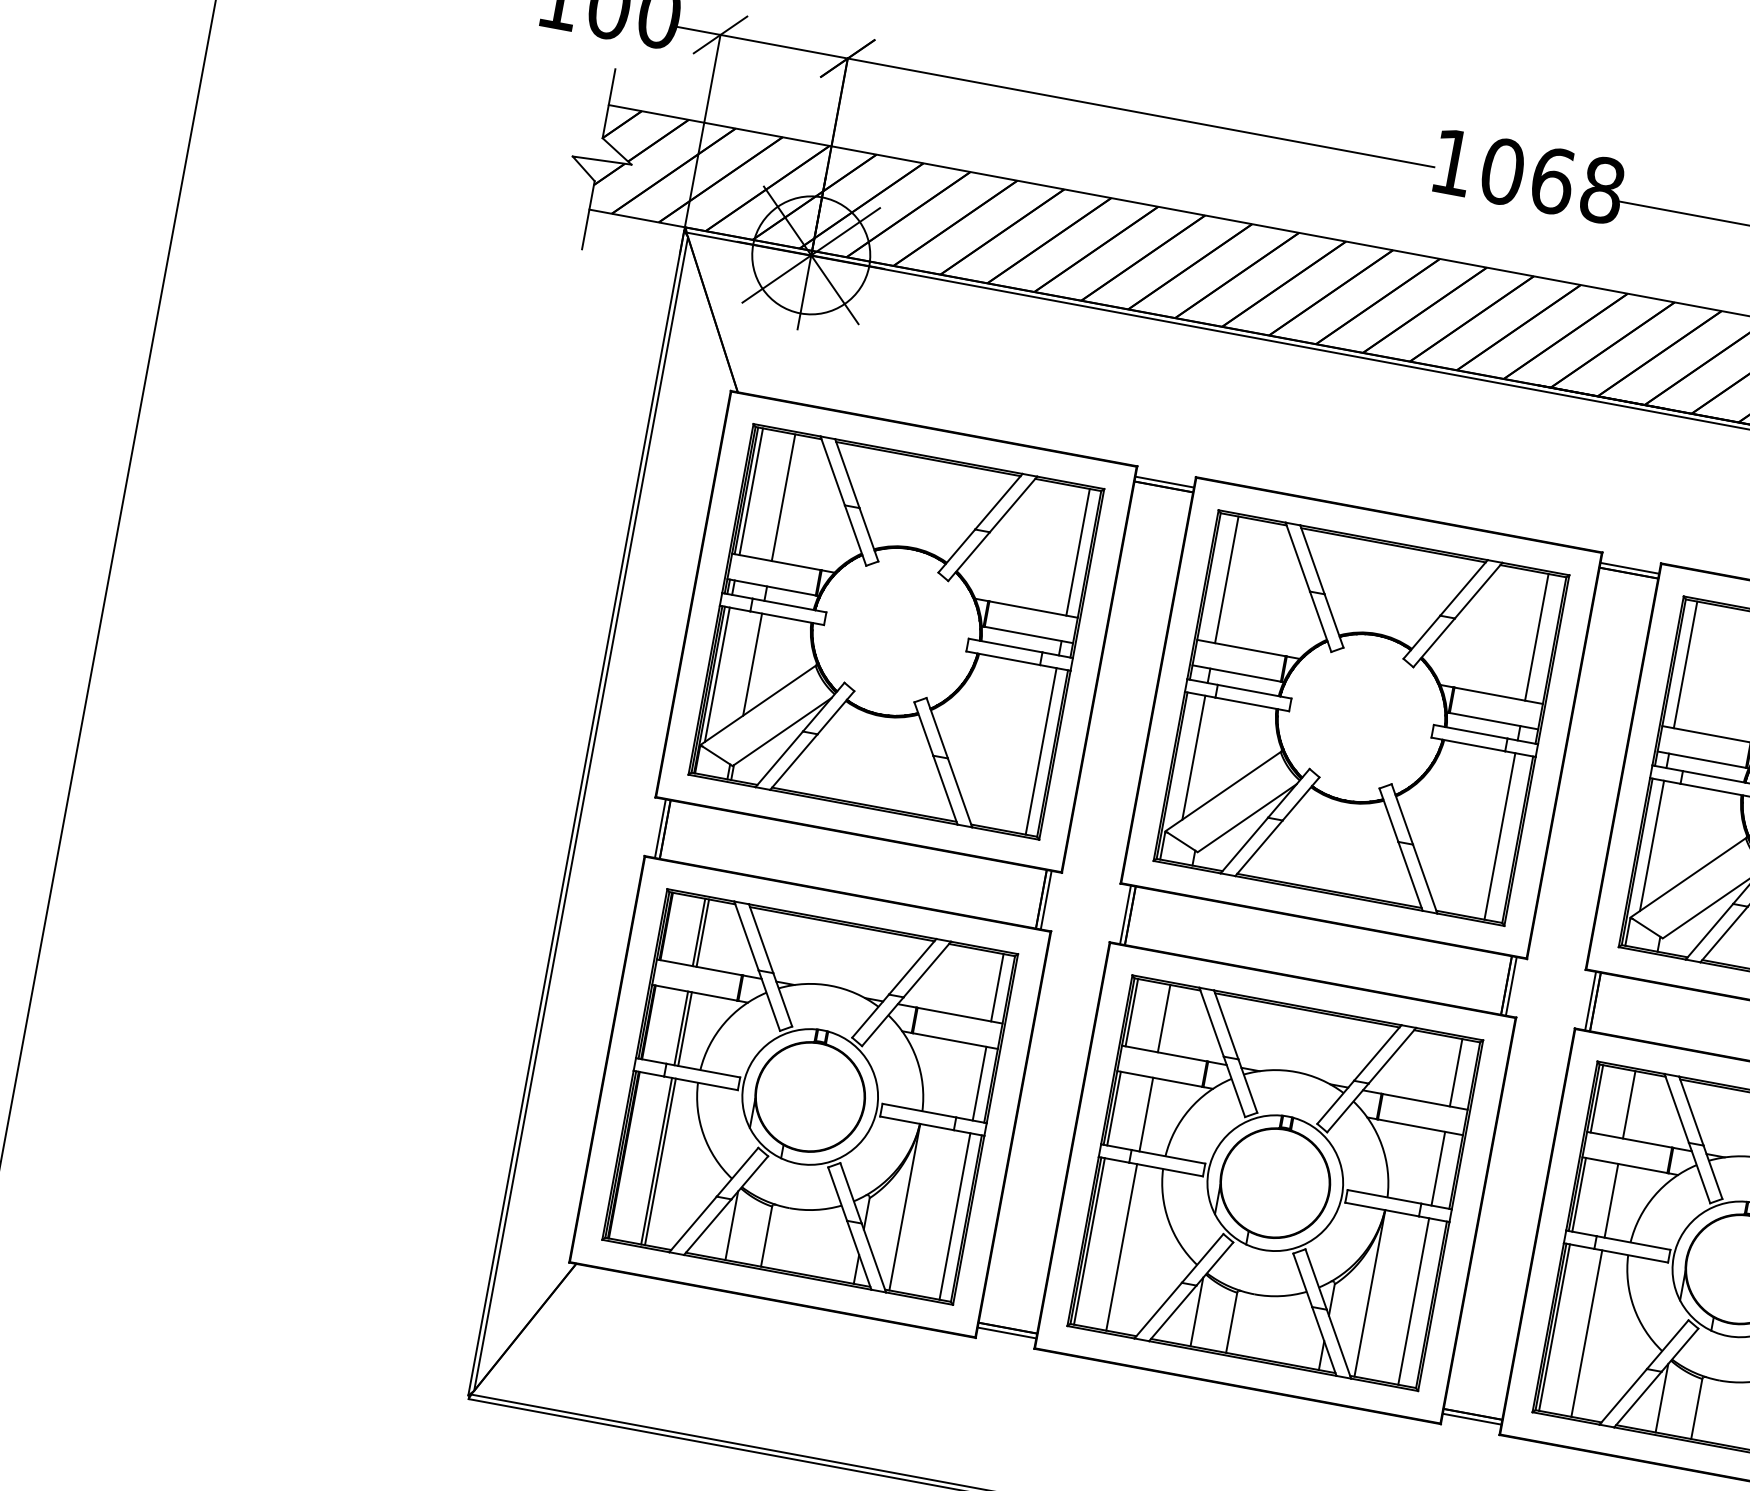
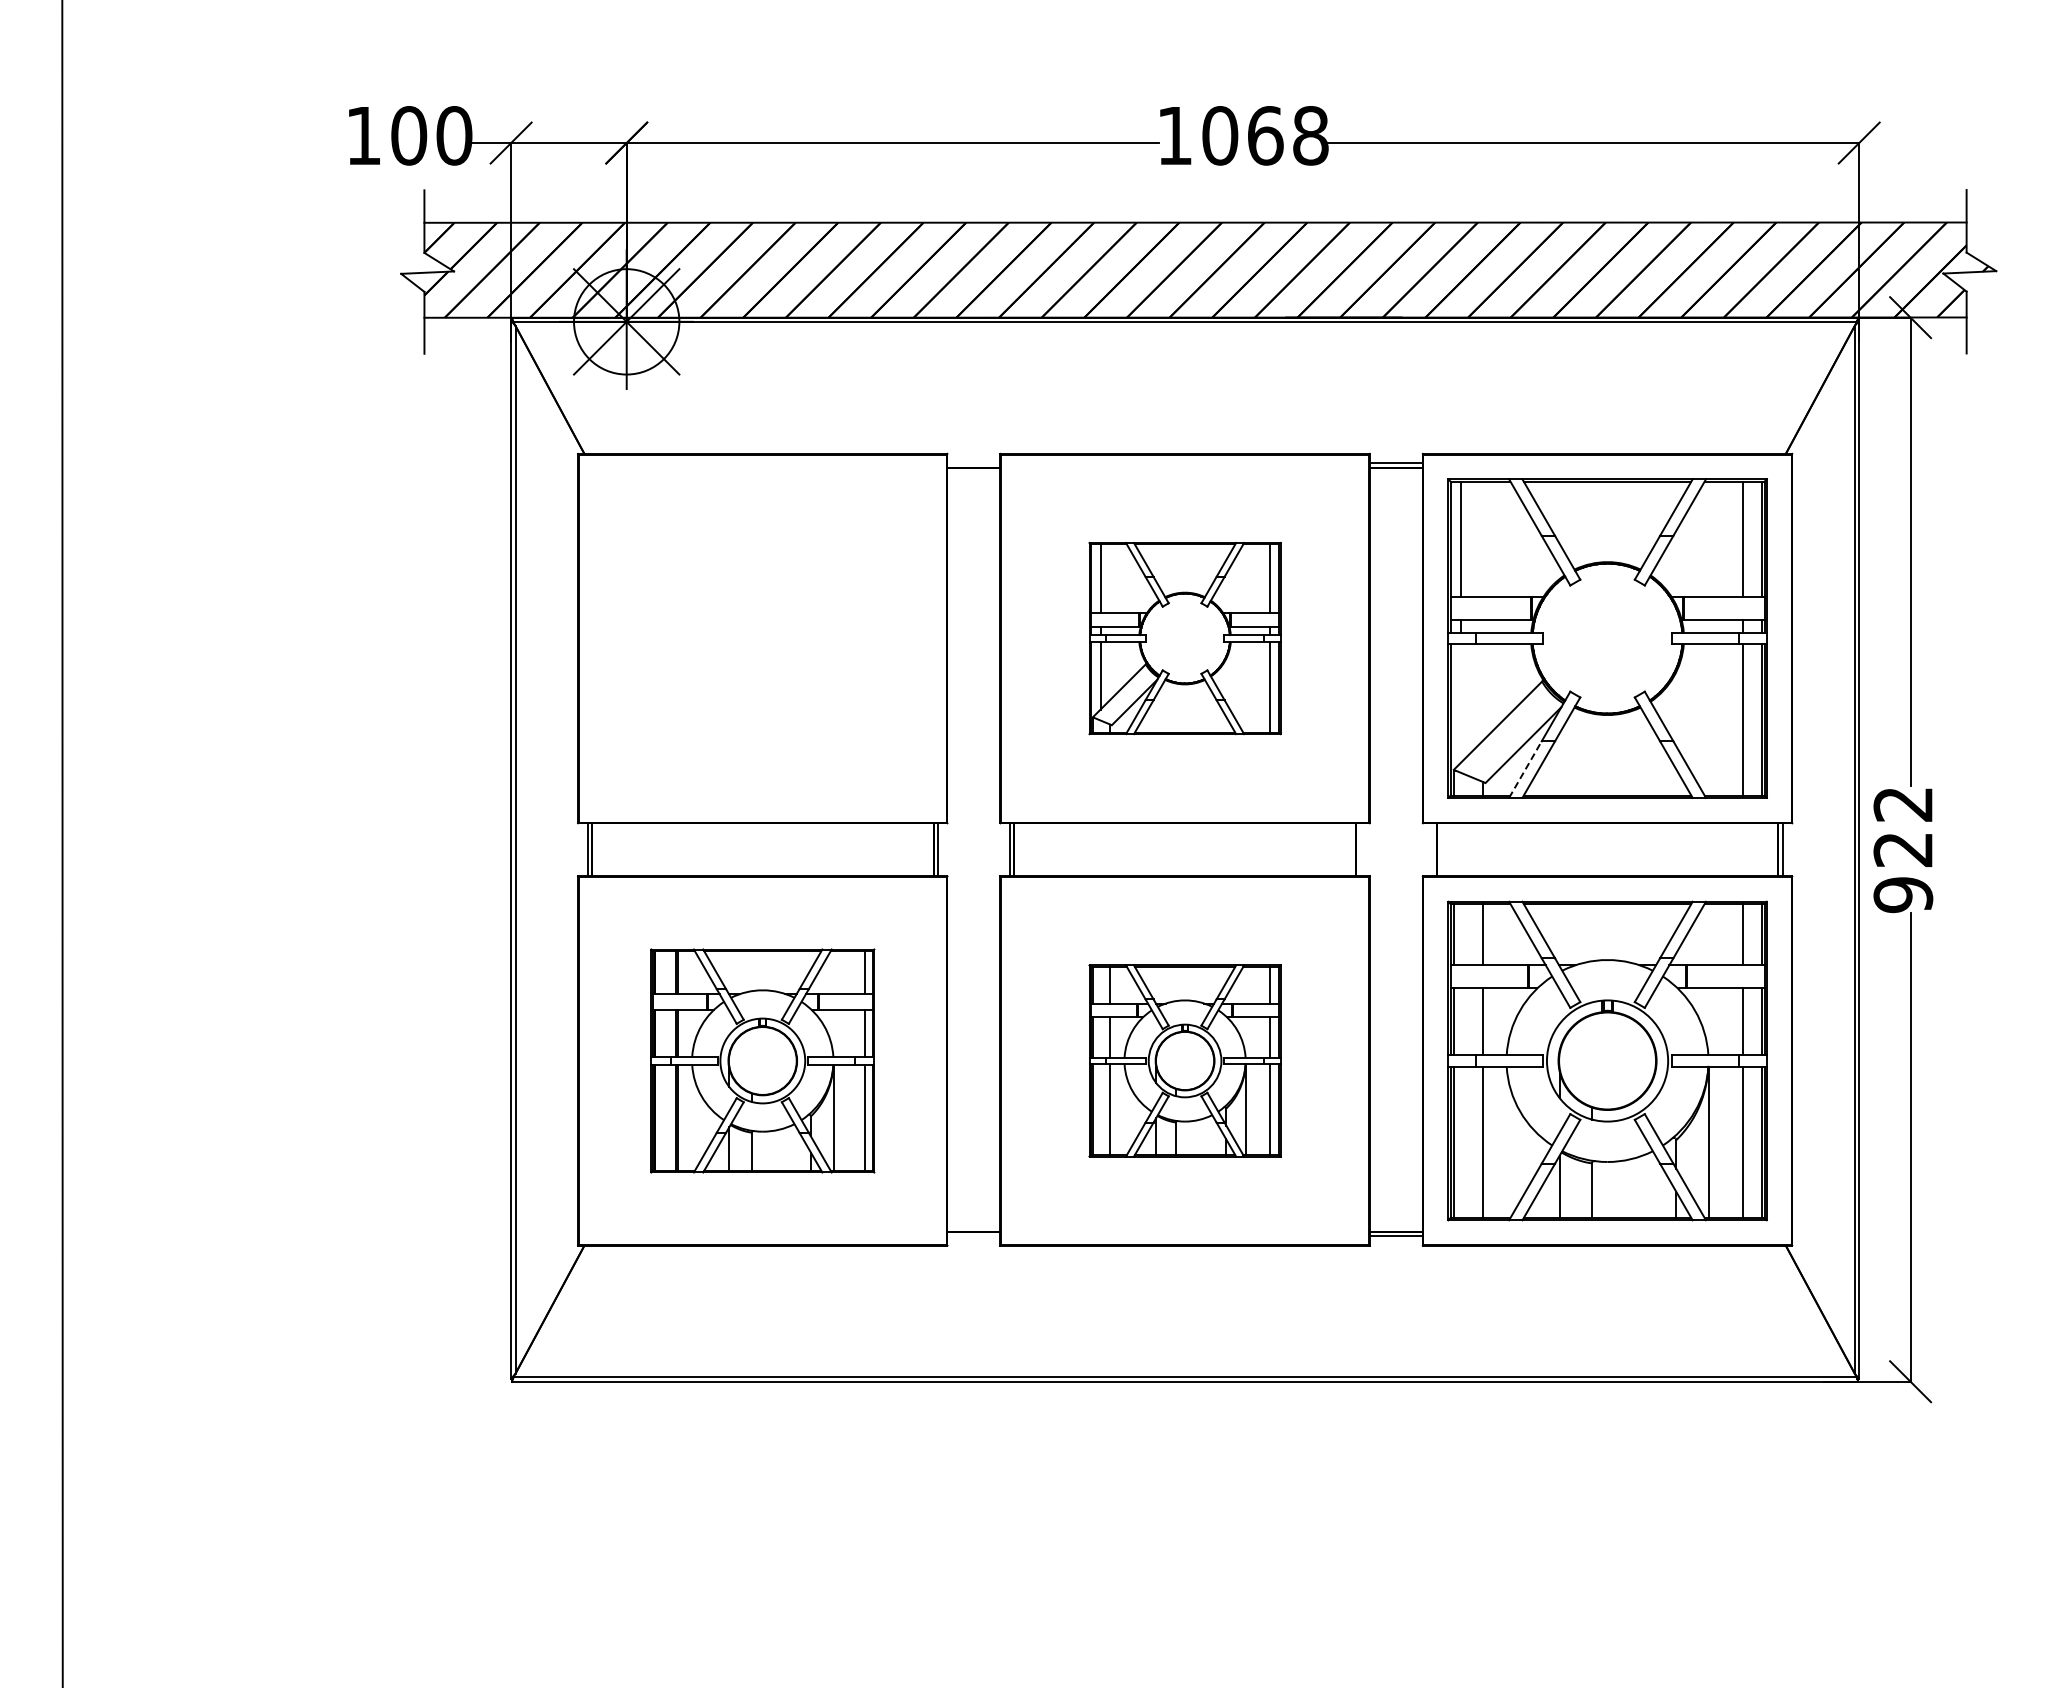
line: (1164, 482) -> (973, 463), removed
part: (896, 631) -> (762, 638), removed
part: (1360, 717) -> (1184, 638), size x0.6
line: (1652, 845) -> (1461, 703), removed
line: (1709, 931) -> (1525, 769), solid -> dashed
line: (1511, 986) -> (1360, 849), removed
line: (1590, 1000) -> (1432, 849), removed
part: (810, 1096) -> (762, 1060), size x0.7
part: (1274, 1182) -> (1184, 1060), size x0.6
line: (1006, 1333) -> (973, 1236), removed

